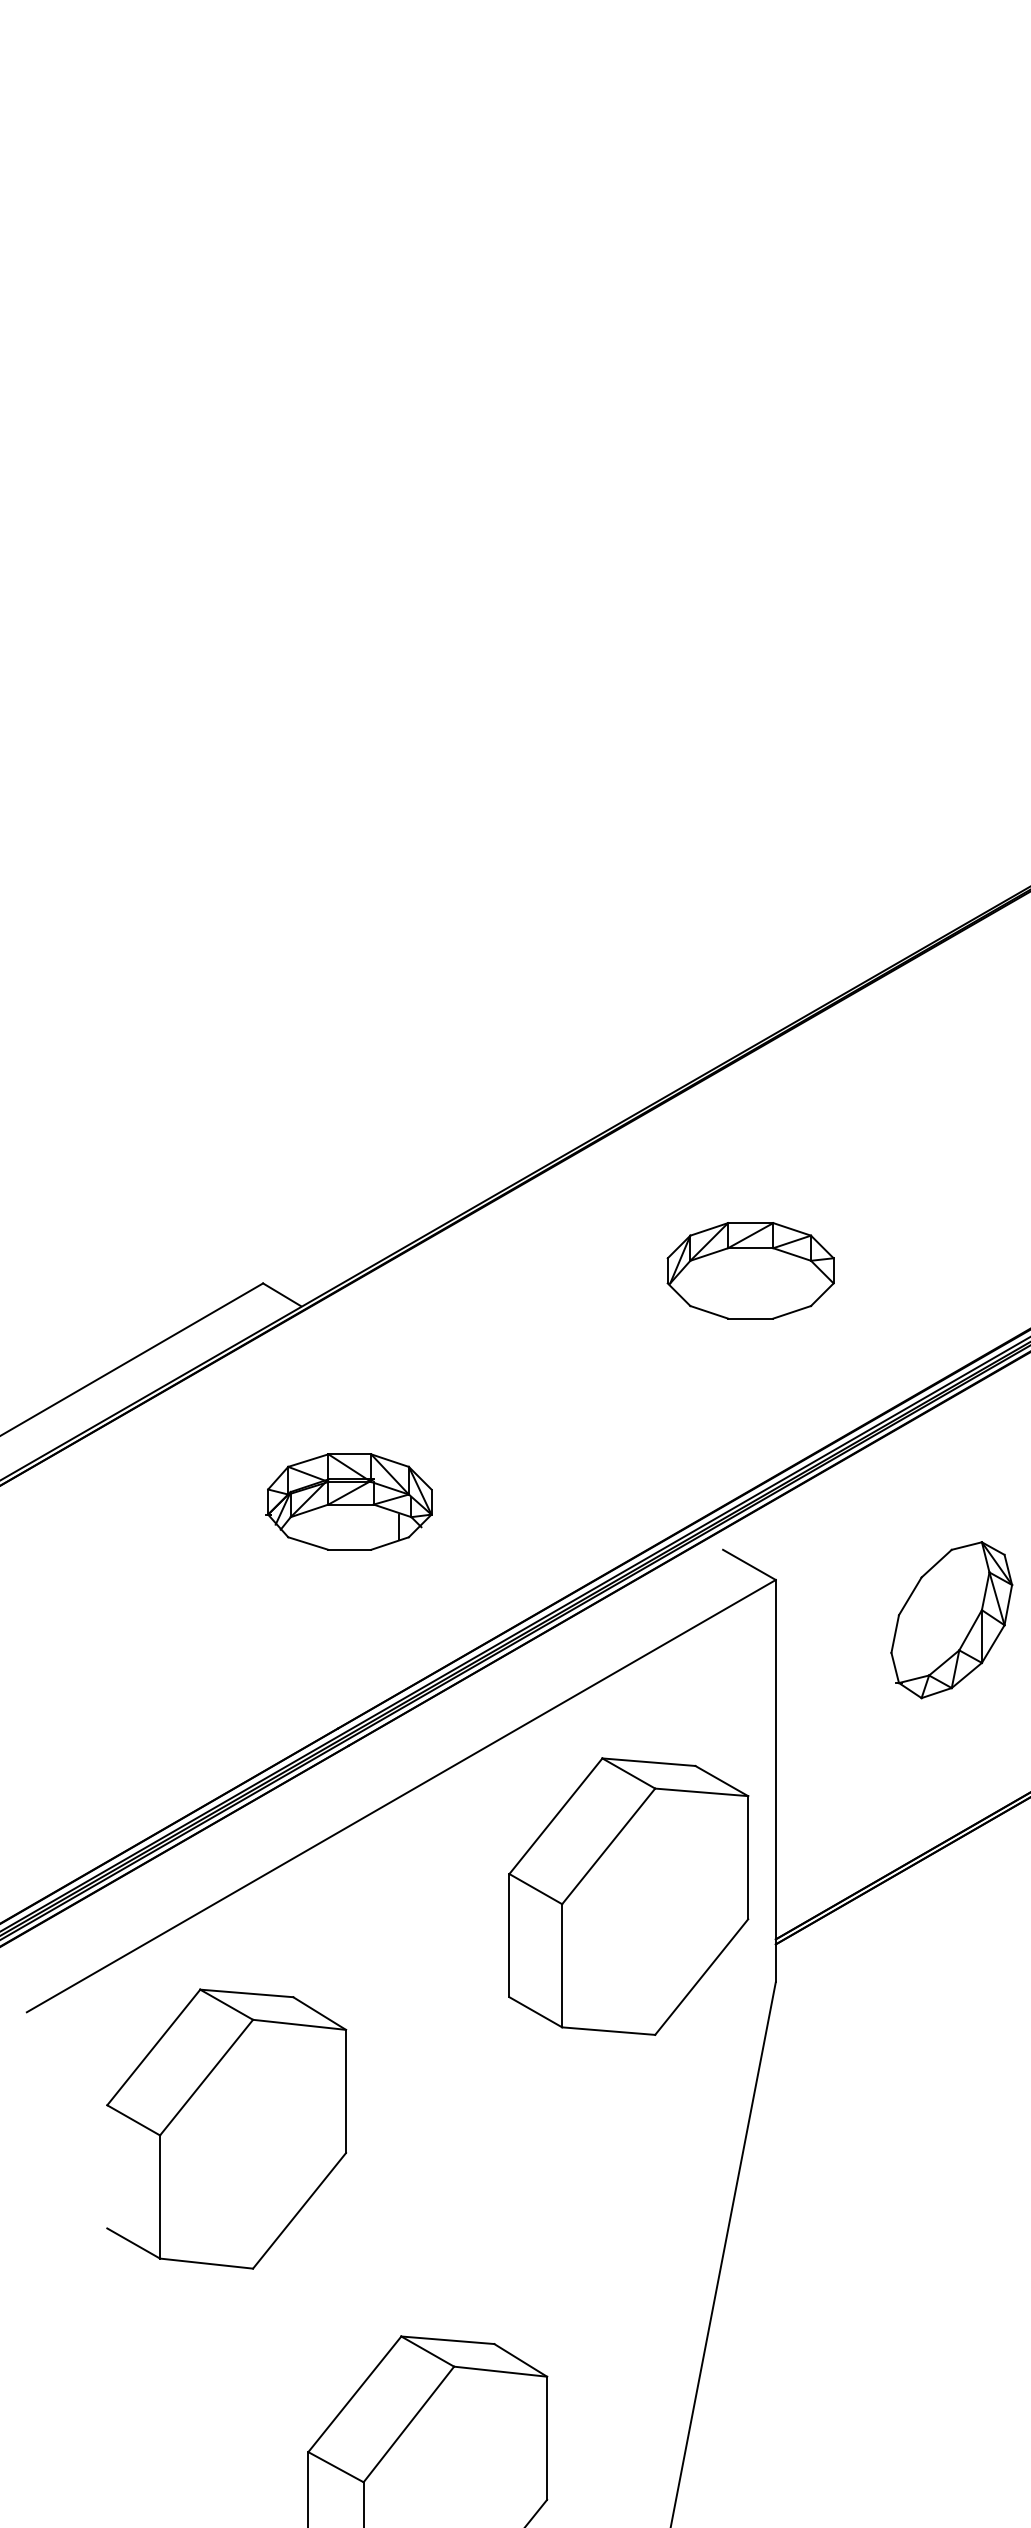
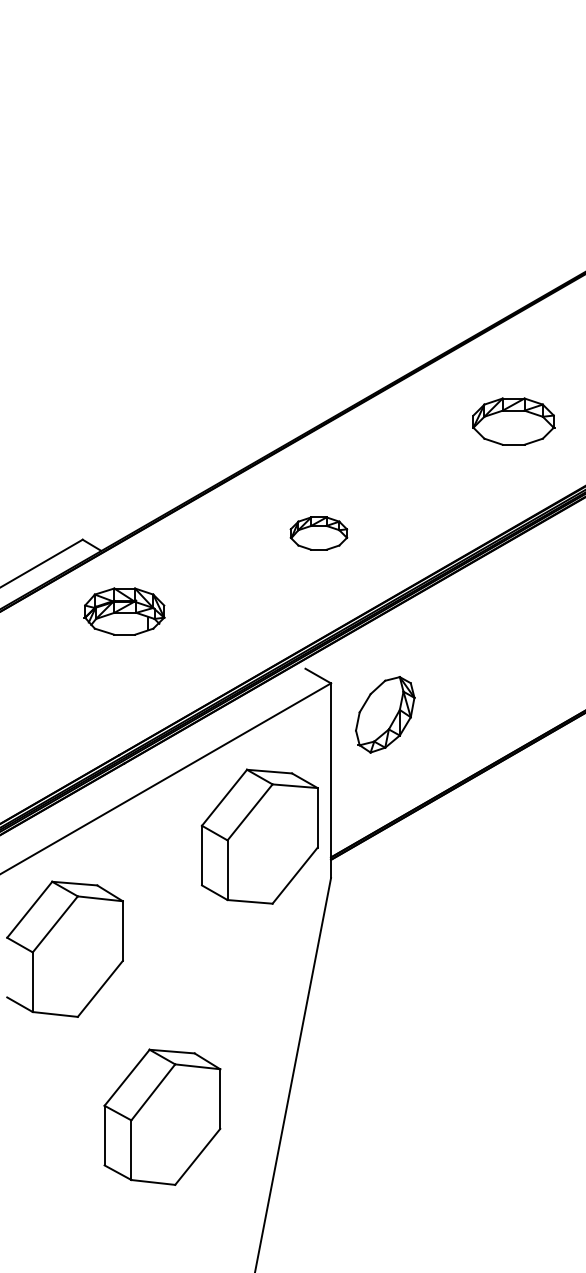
part: (749, 1270) -> (318, 533), size x0.7
part: (349, 1501) -> (124, 611), moved
part: (952, 1619) -> (385, 714), moved

